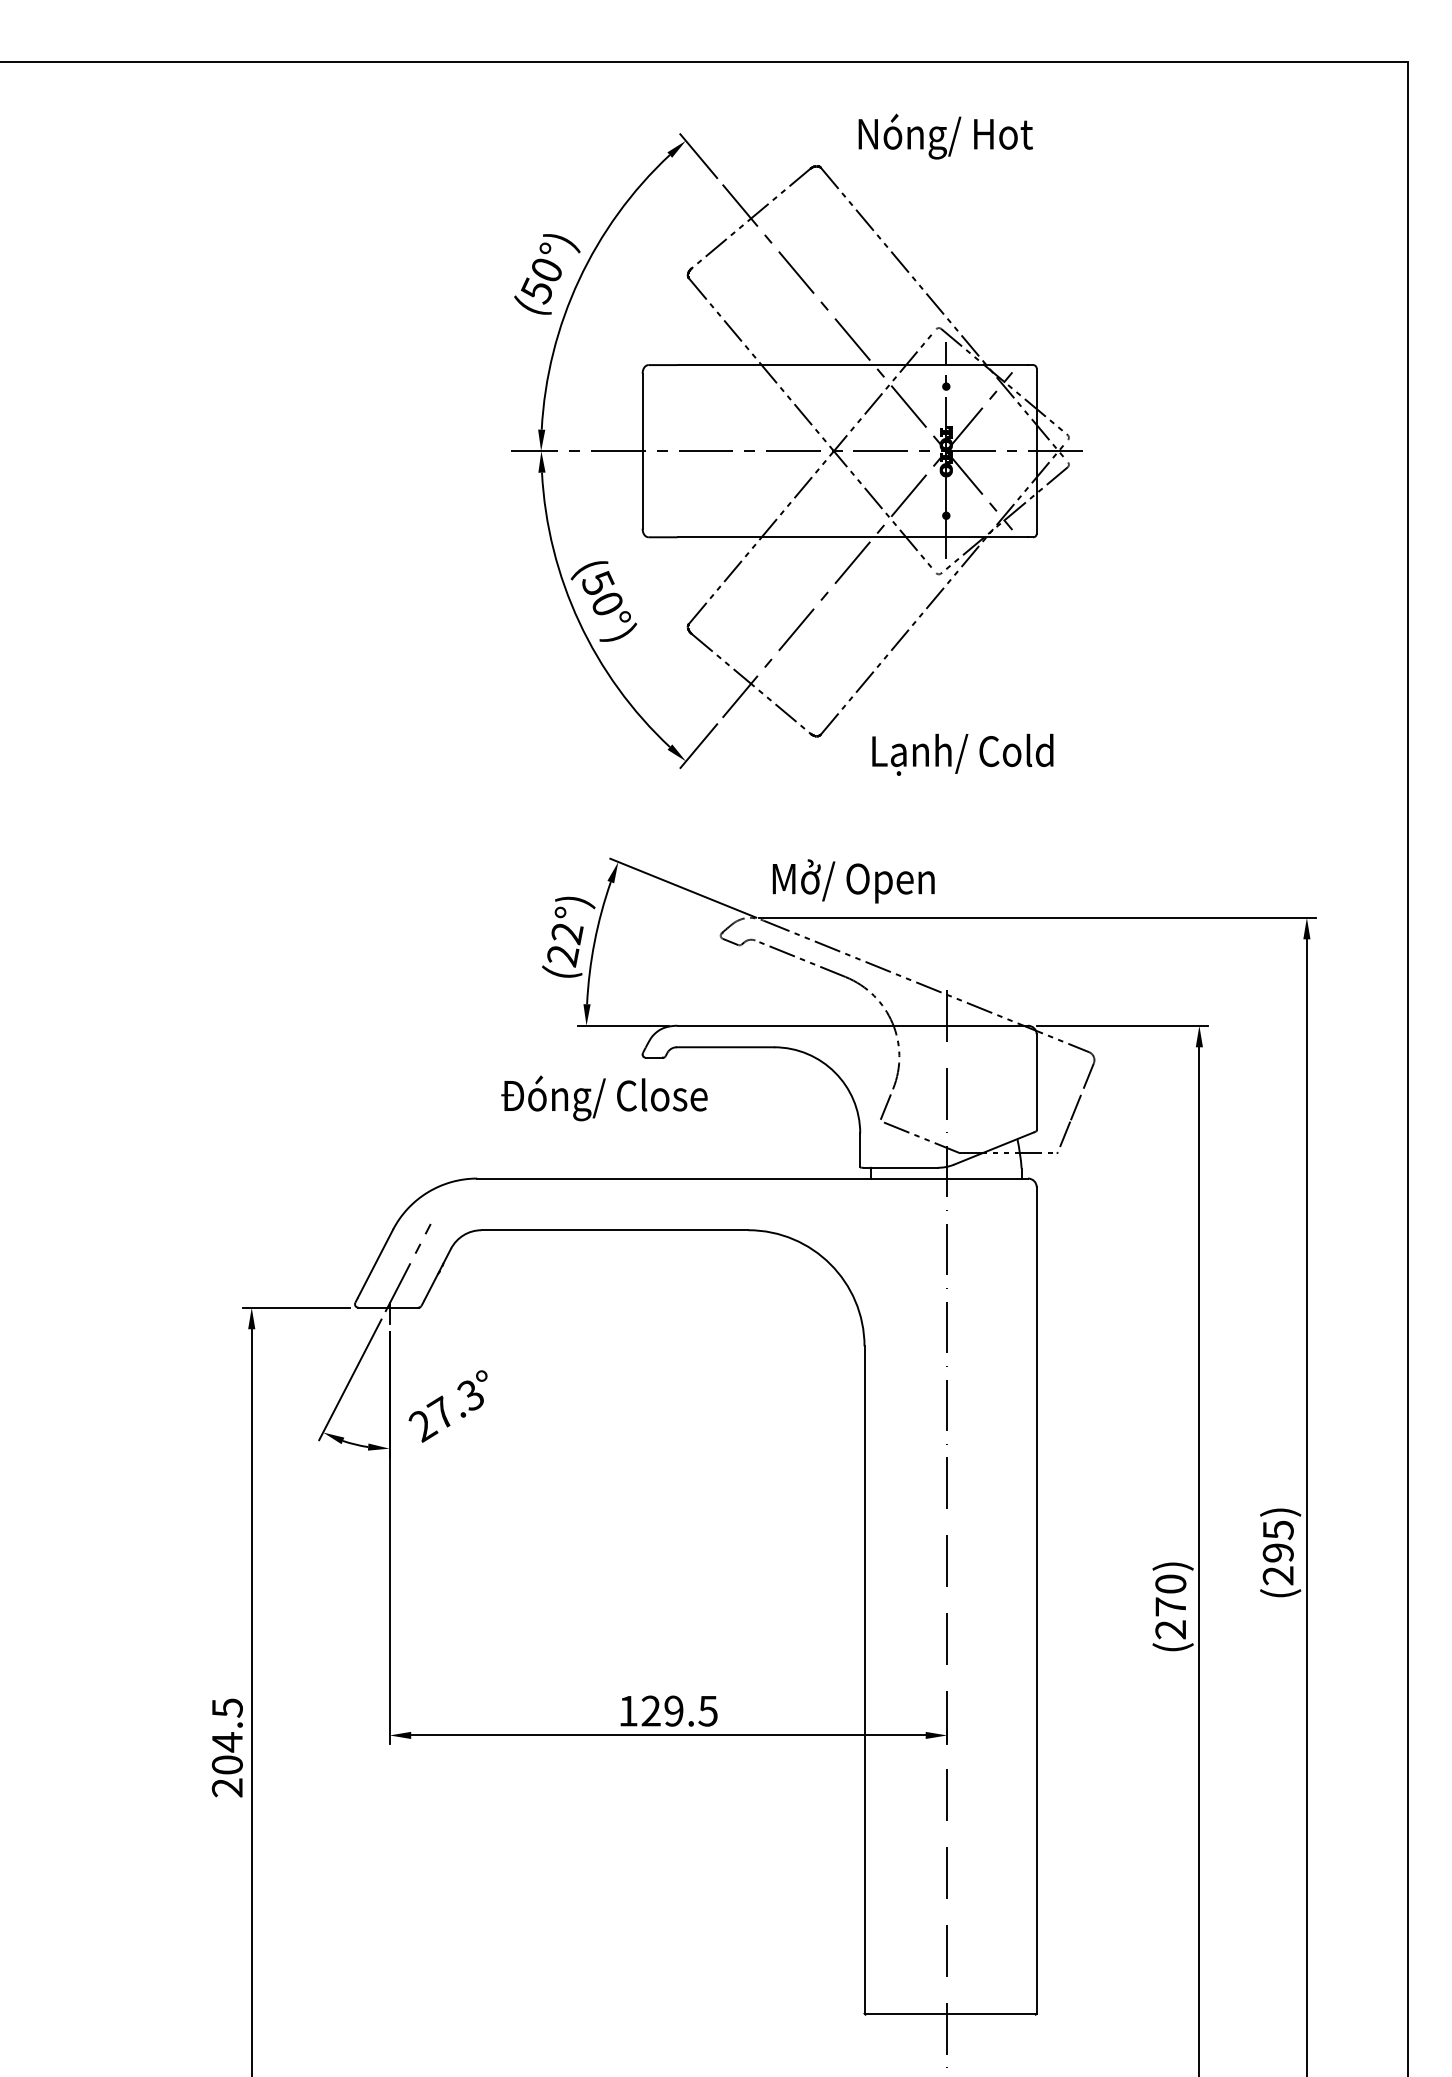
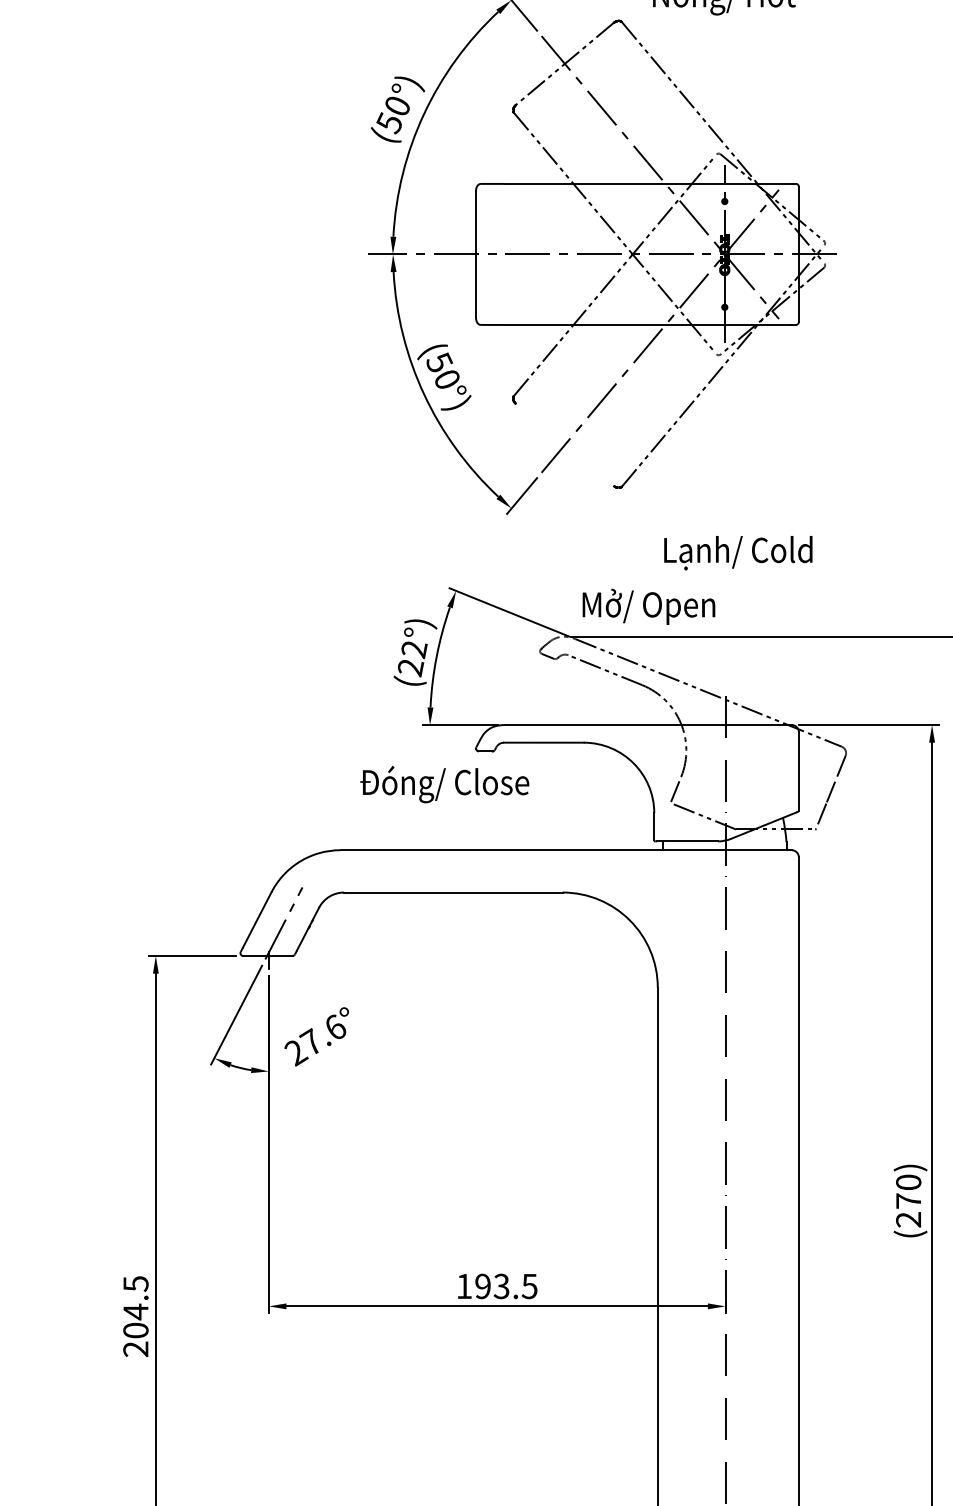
line: (750, 683) -> (564, 444), removed
text: (962, 754) -> (738, 552), moved
text: (470, 1394) -> (335, 1027), 27.3° -> 27.6°
text: (662, 1710) -> (492, 1285), 129.5 -> 193.5

